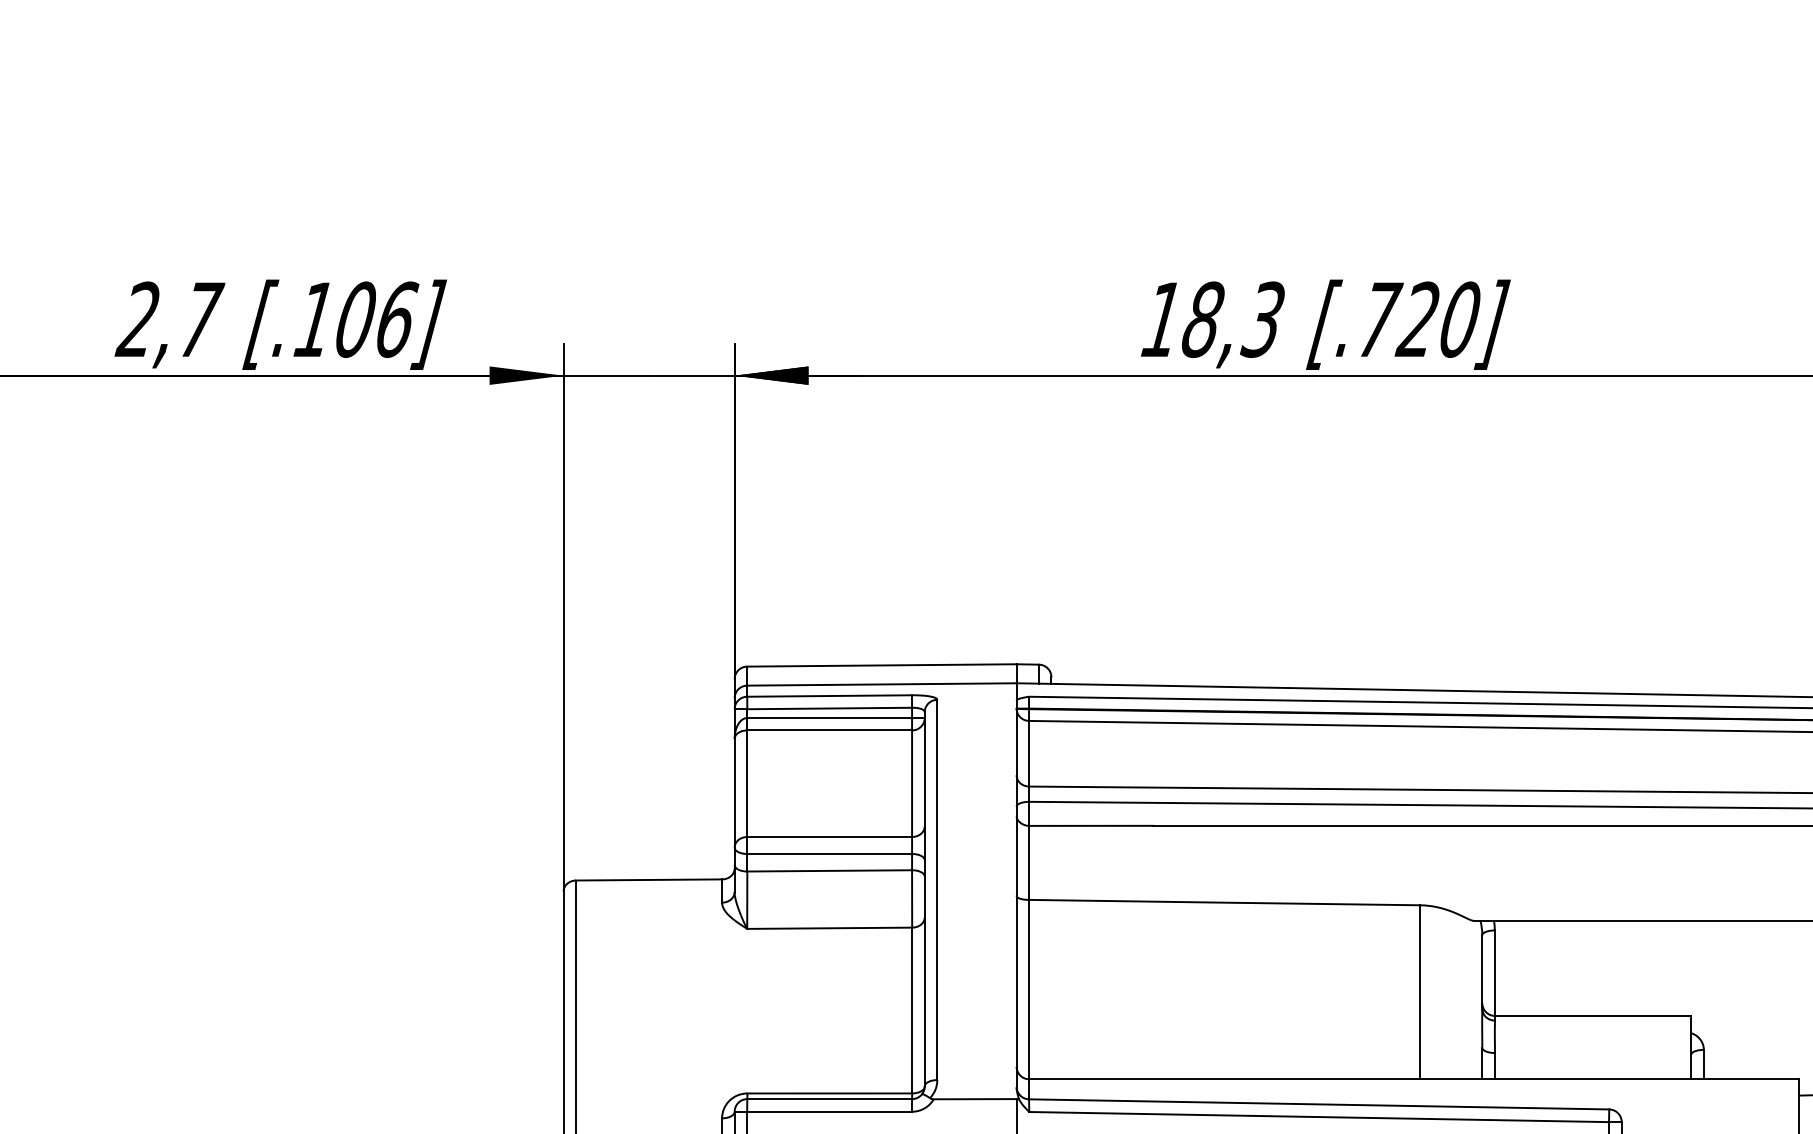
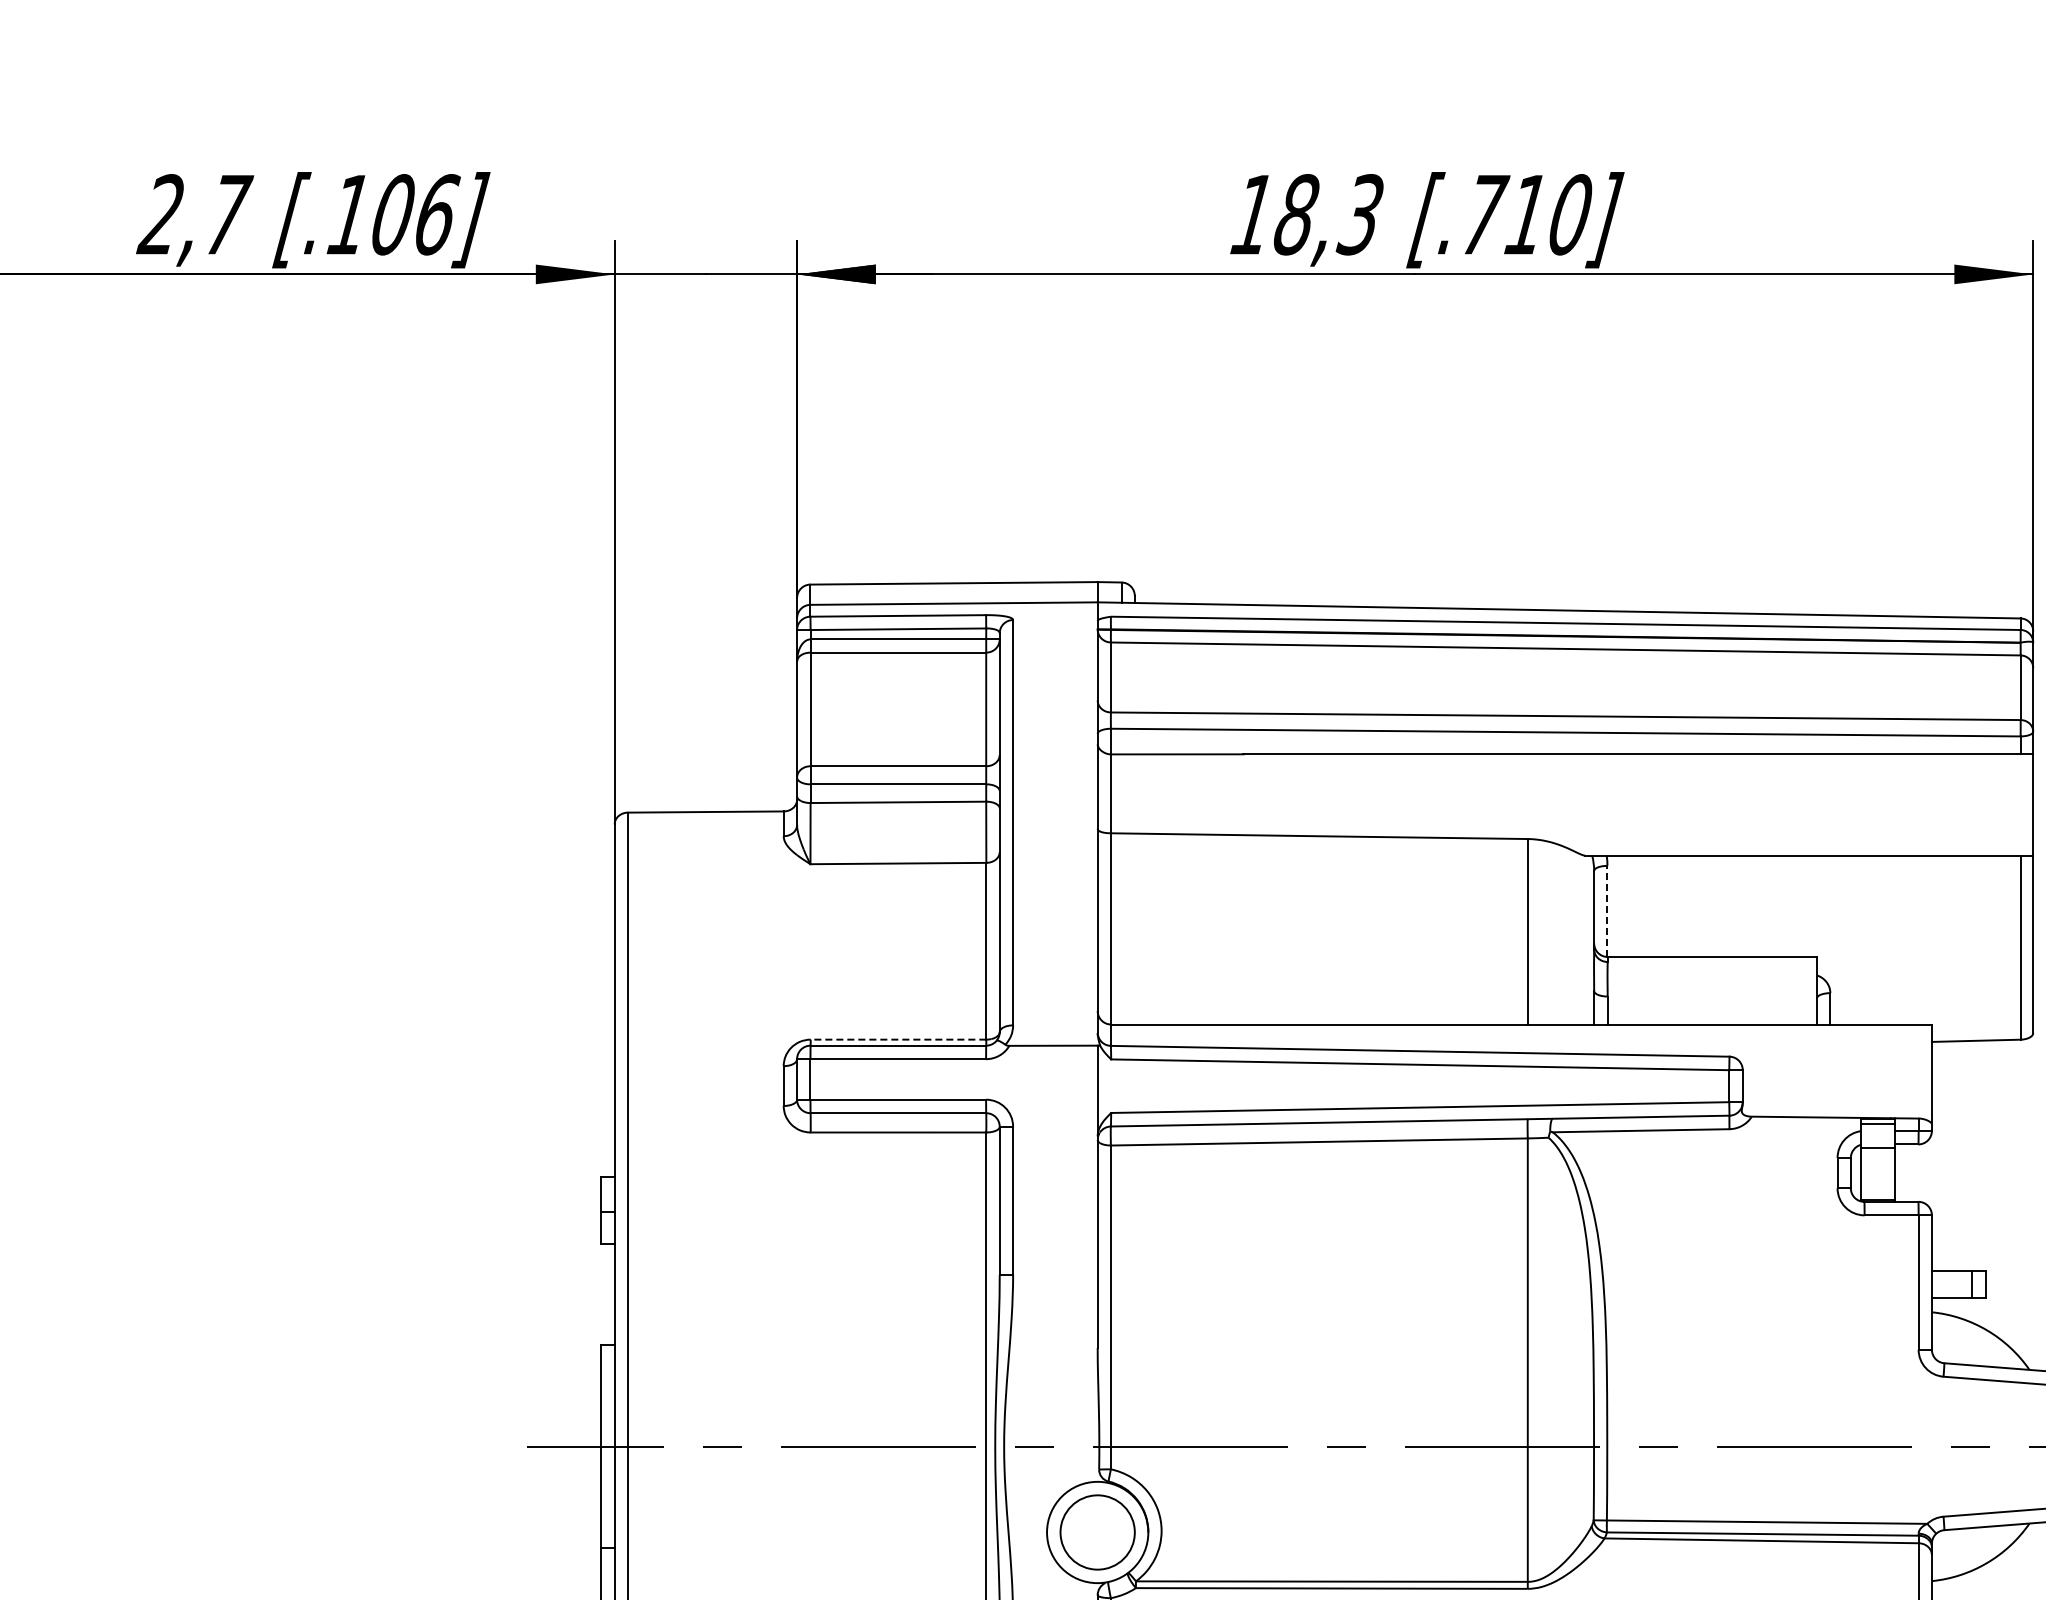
text: (1416, 319) -> (1524, 214), [.720] -> [.710]
line: (1494, 973) -> (1607, 911), solid -> dashed
line: (829, 1093) -> (898, 1039), solid -> dashed

